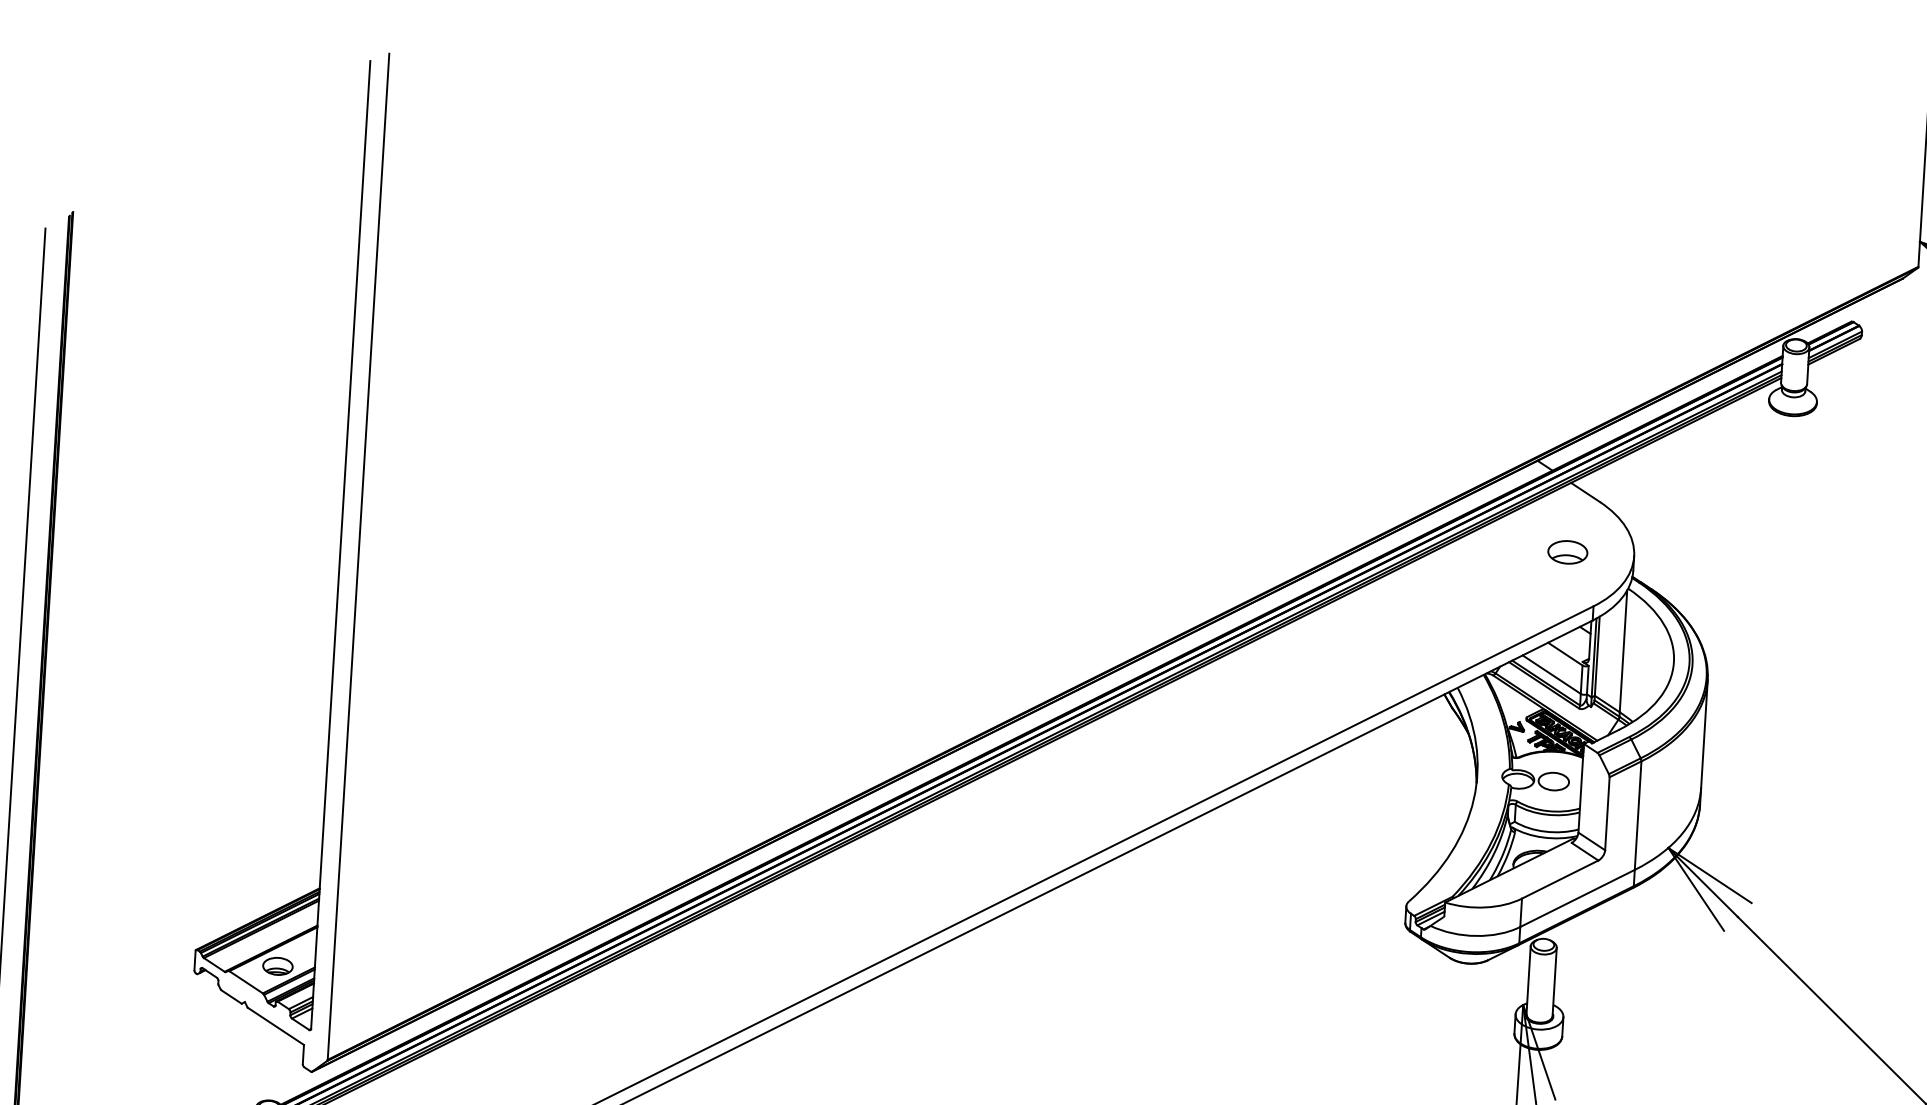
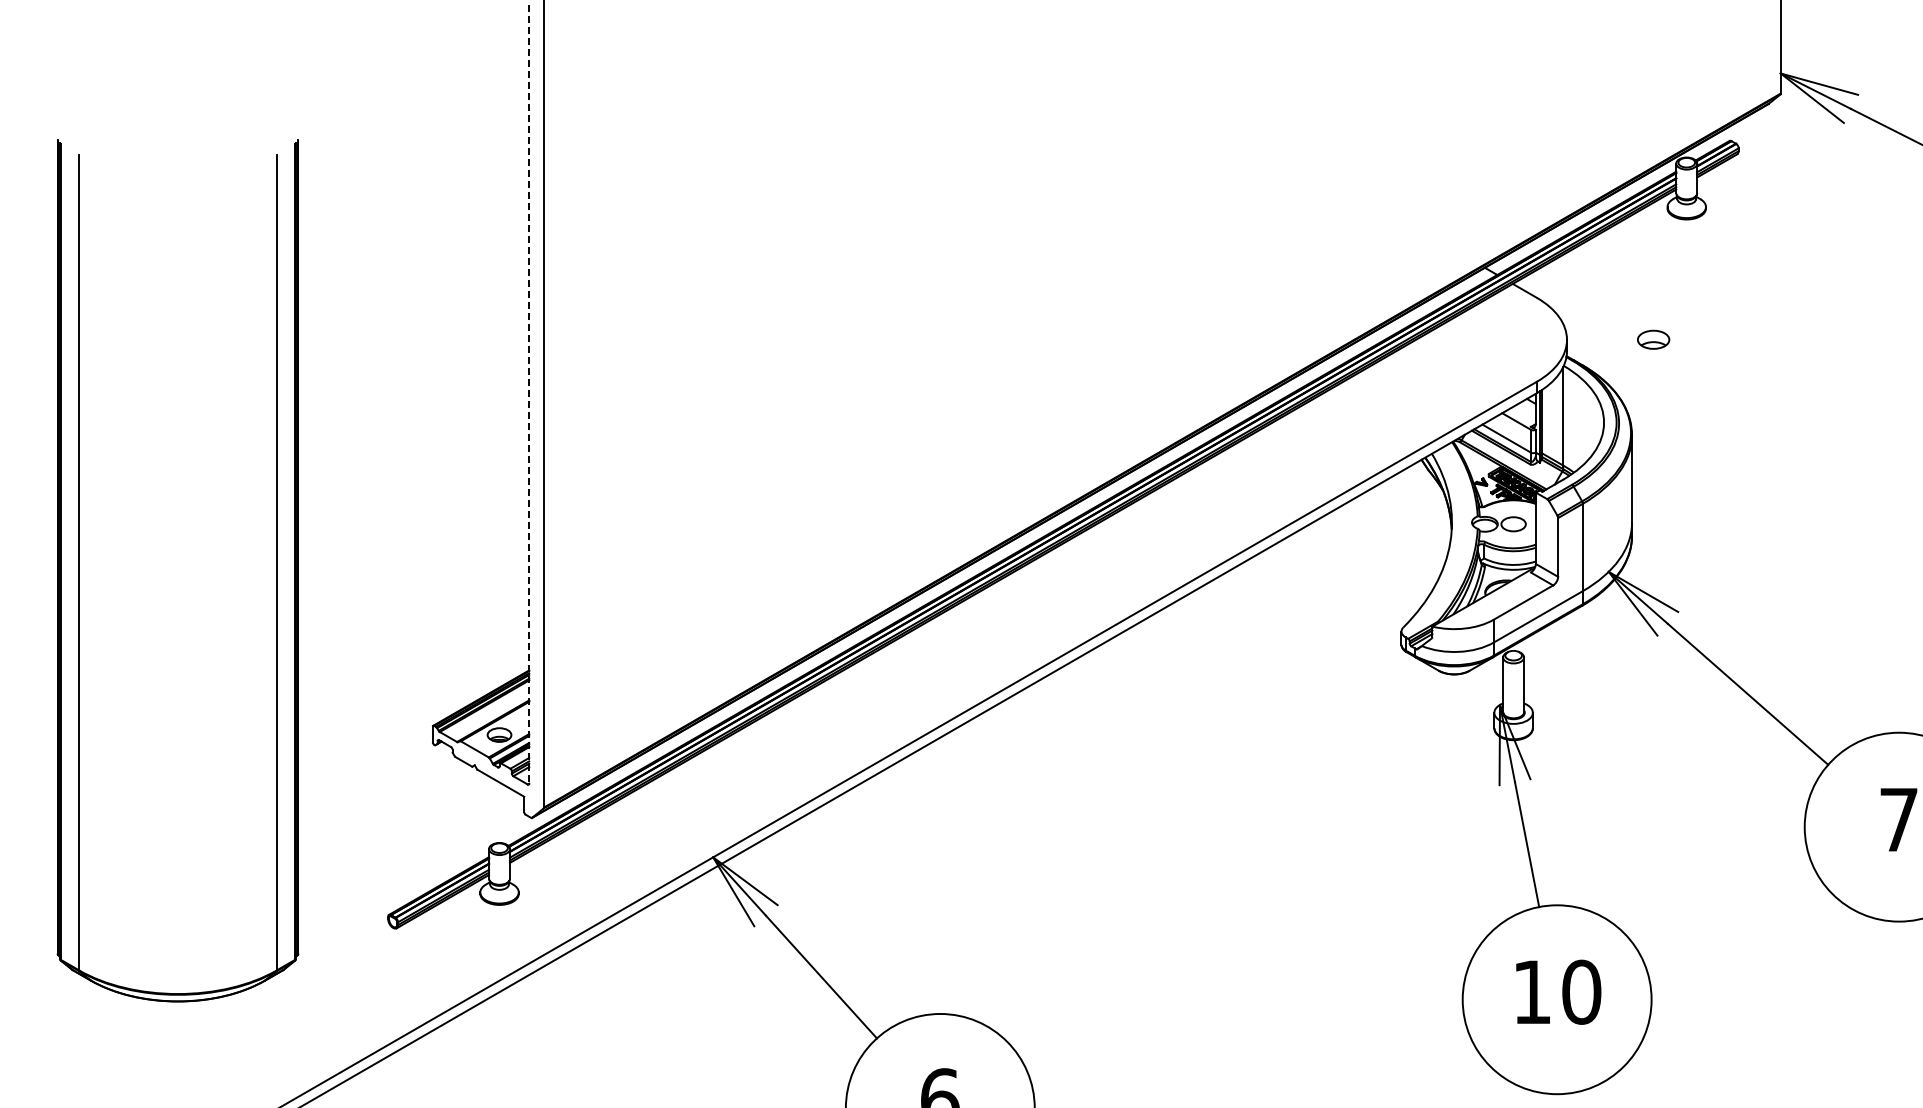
line: (341, 545) -> (529, 394), solid -> dashed
part: (1567, 552) -> (1653, 339), moved

